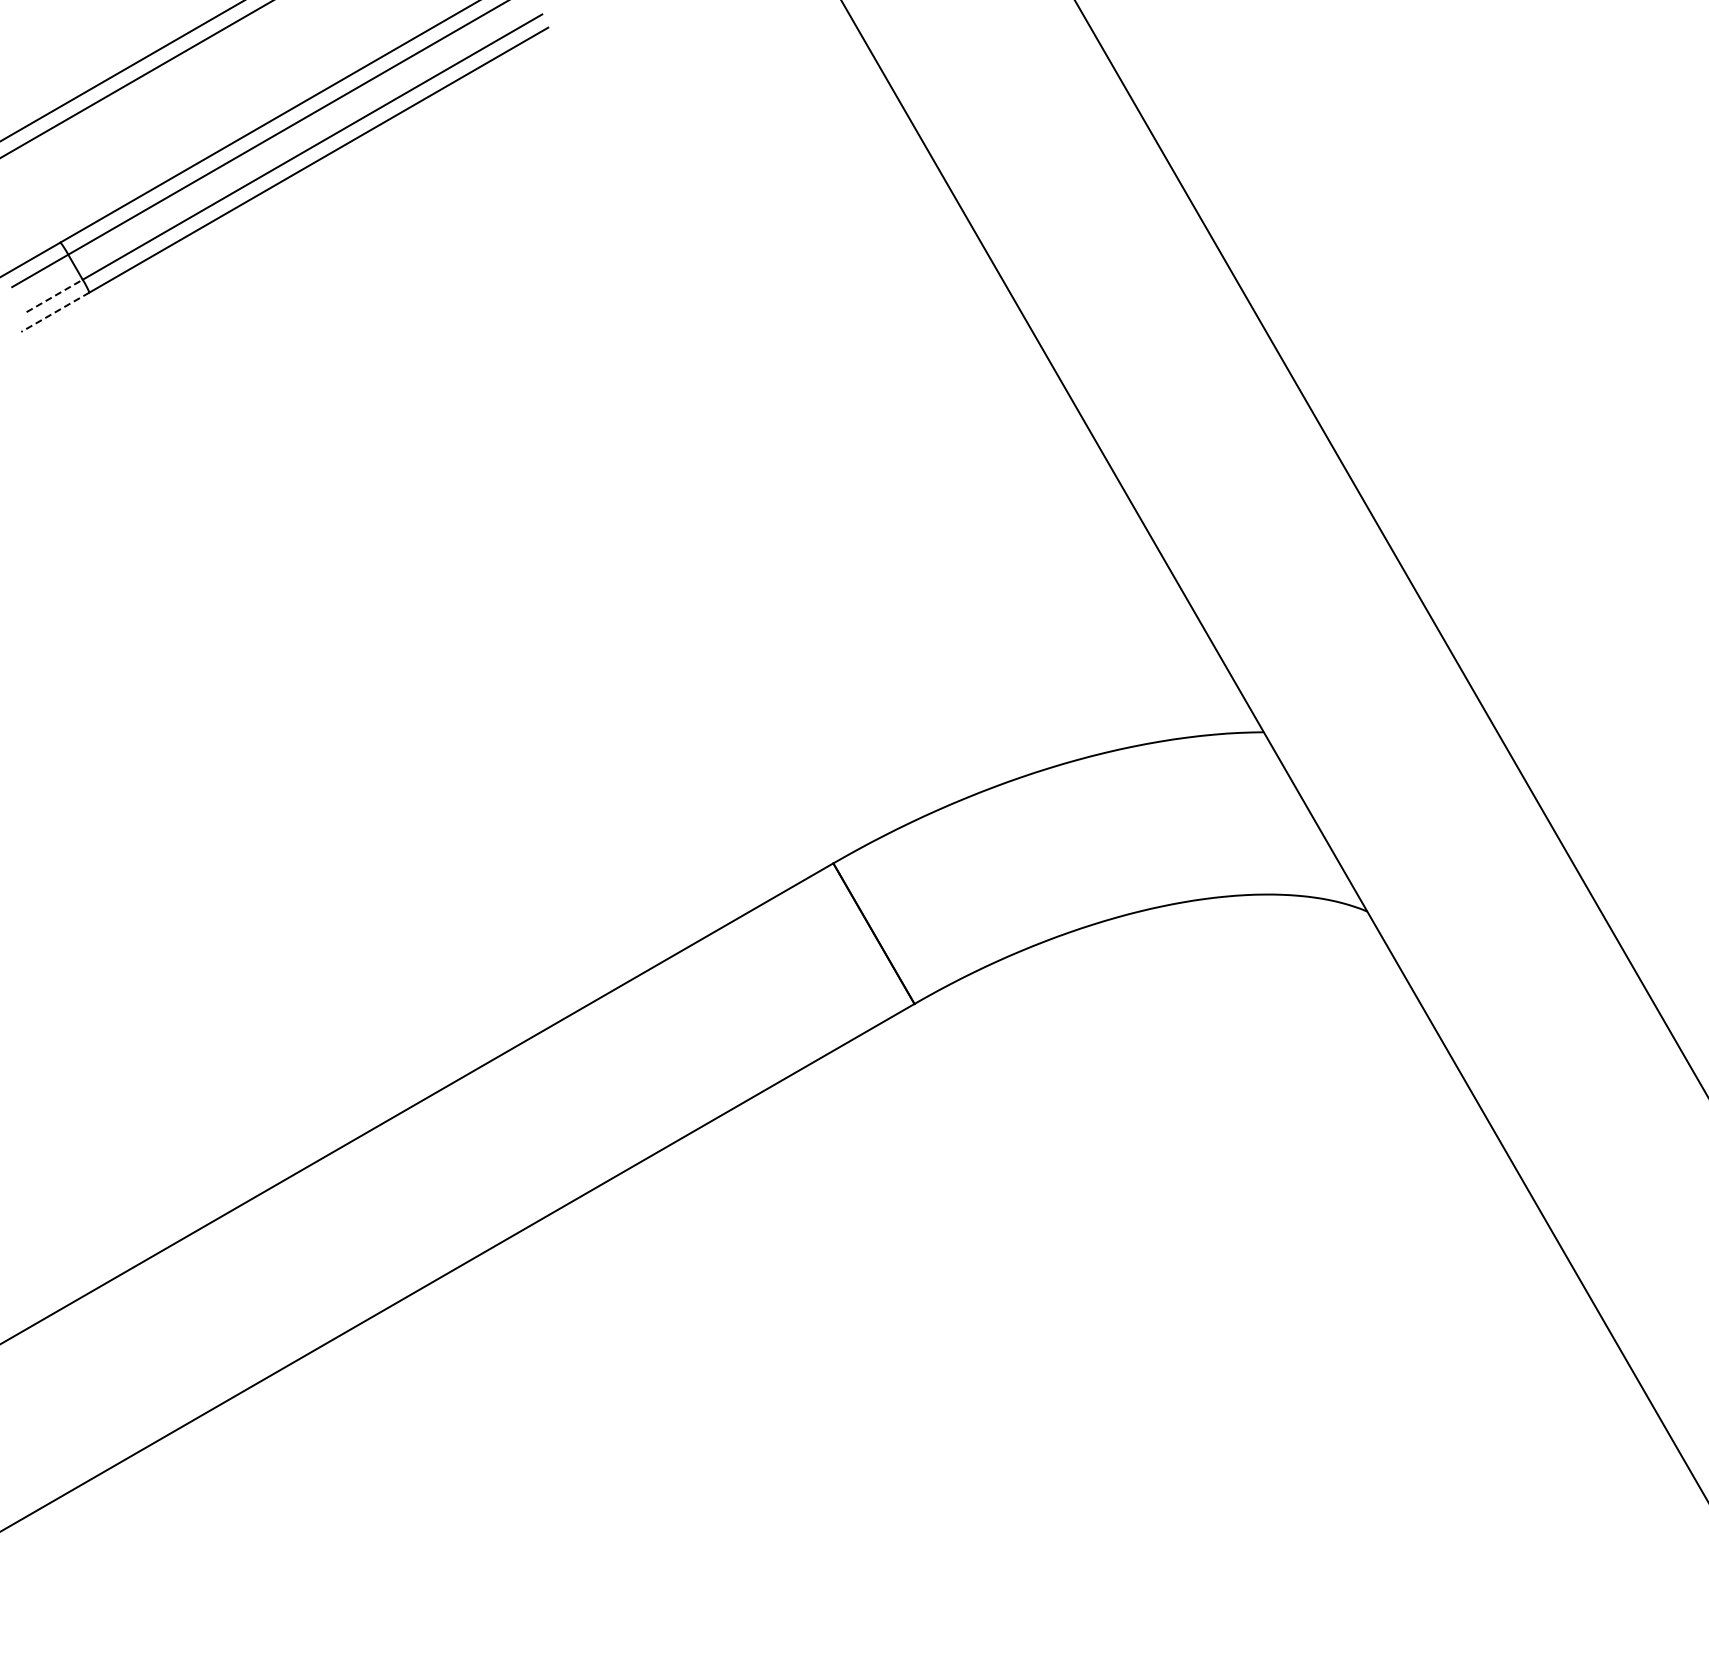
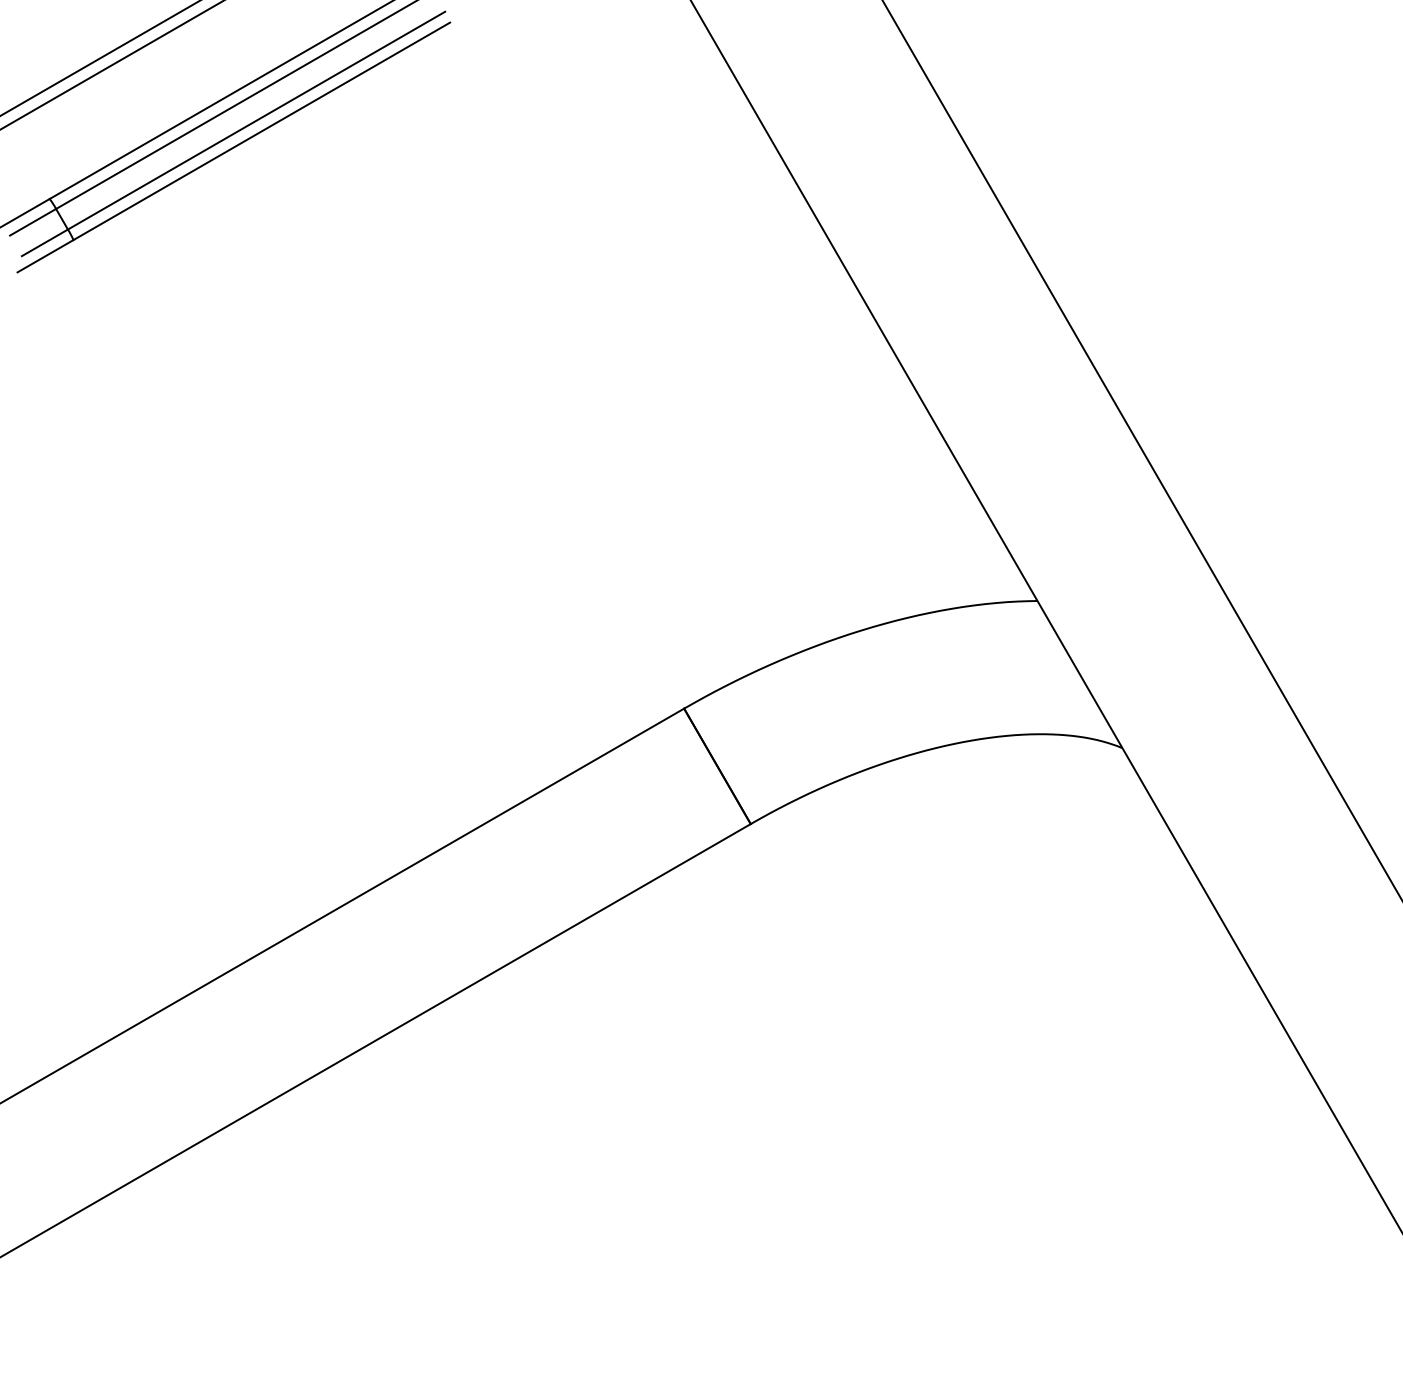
line: (55, 295) -> (45, 242), dashed -> solid
line: (54, 312) -> (44, 256), dashed -> solid

